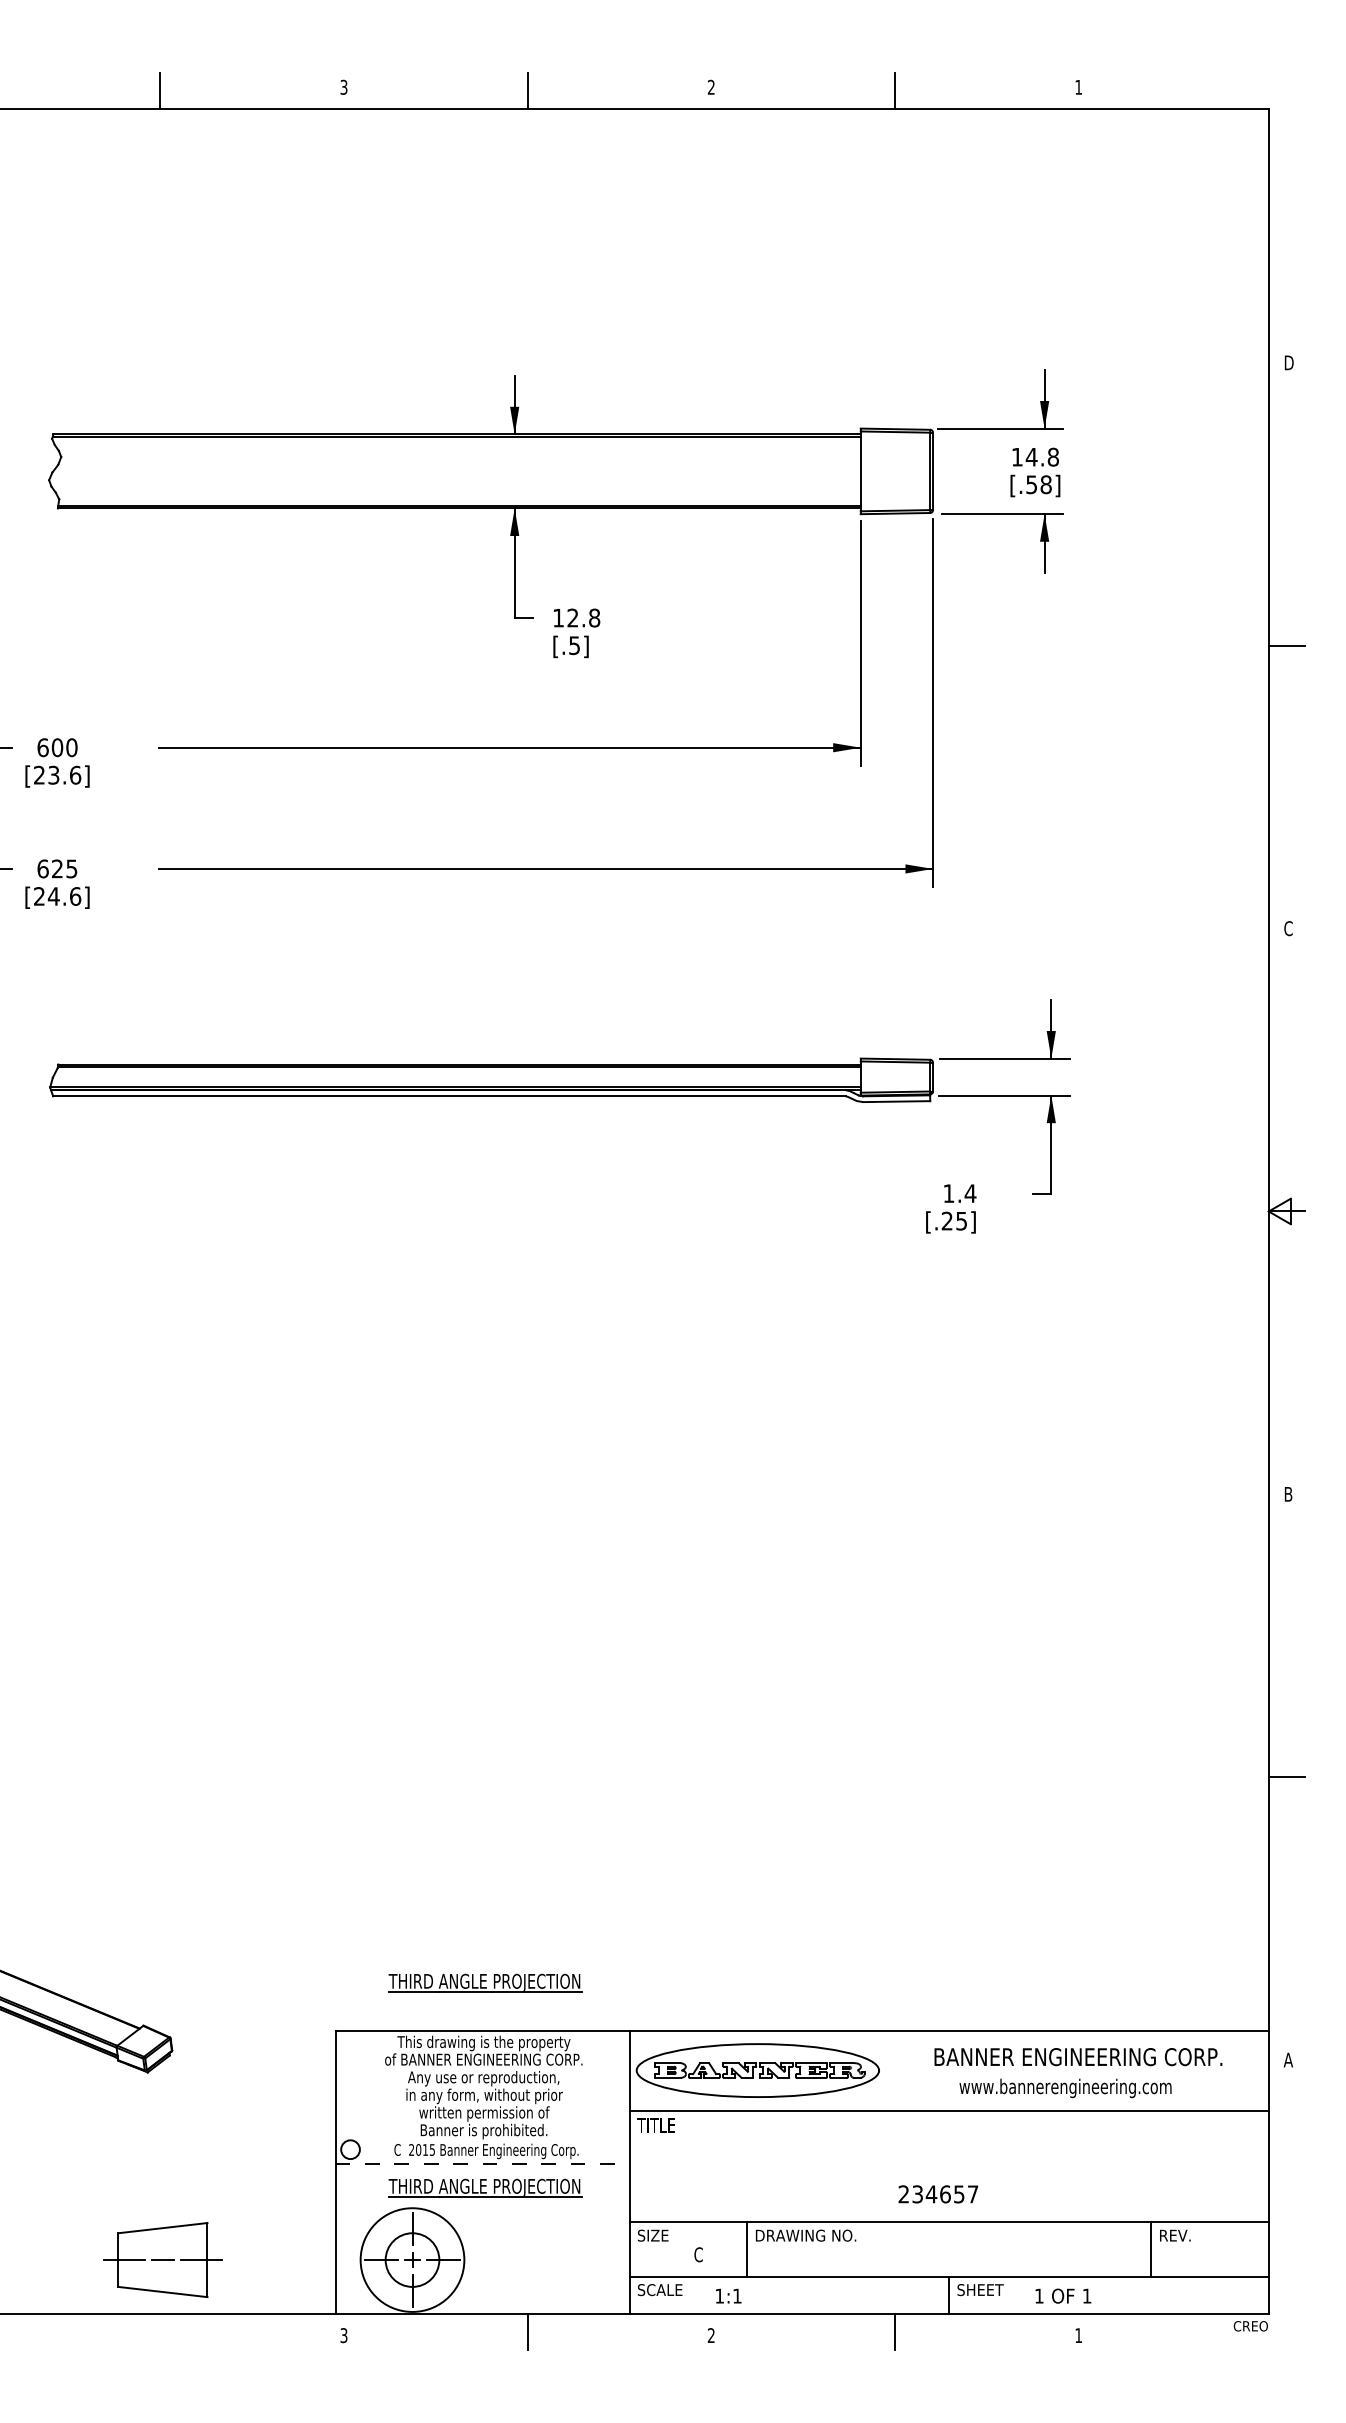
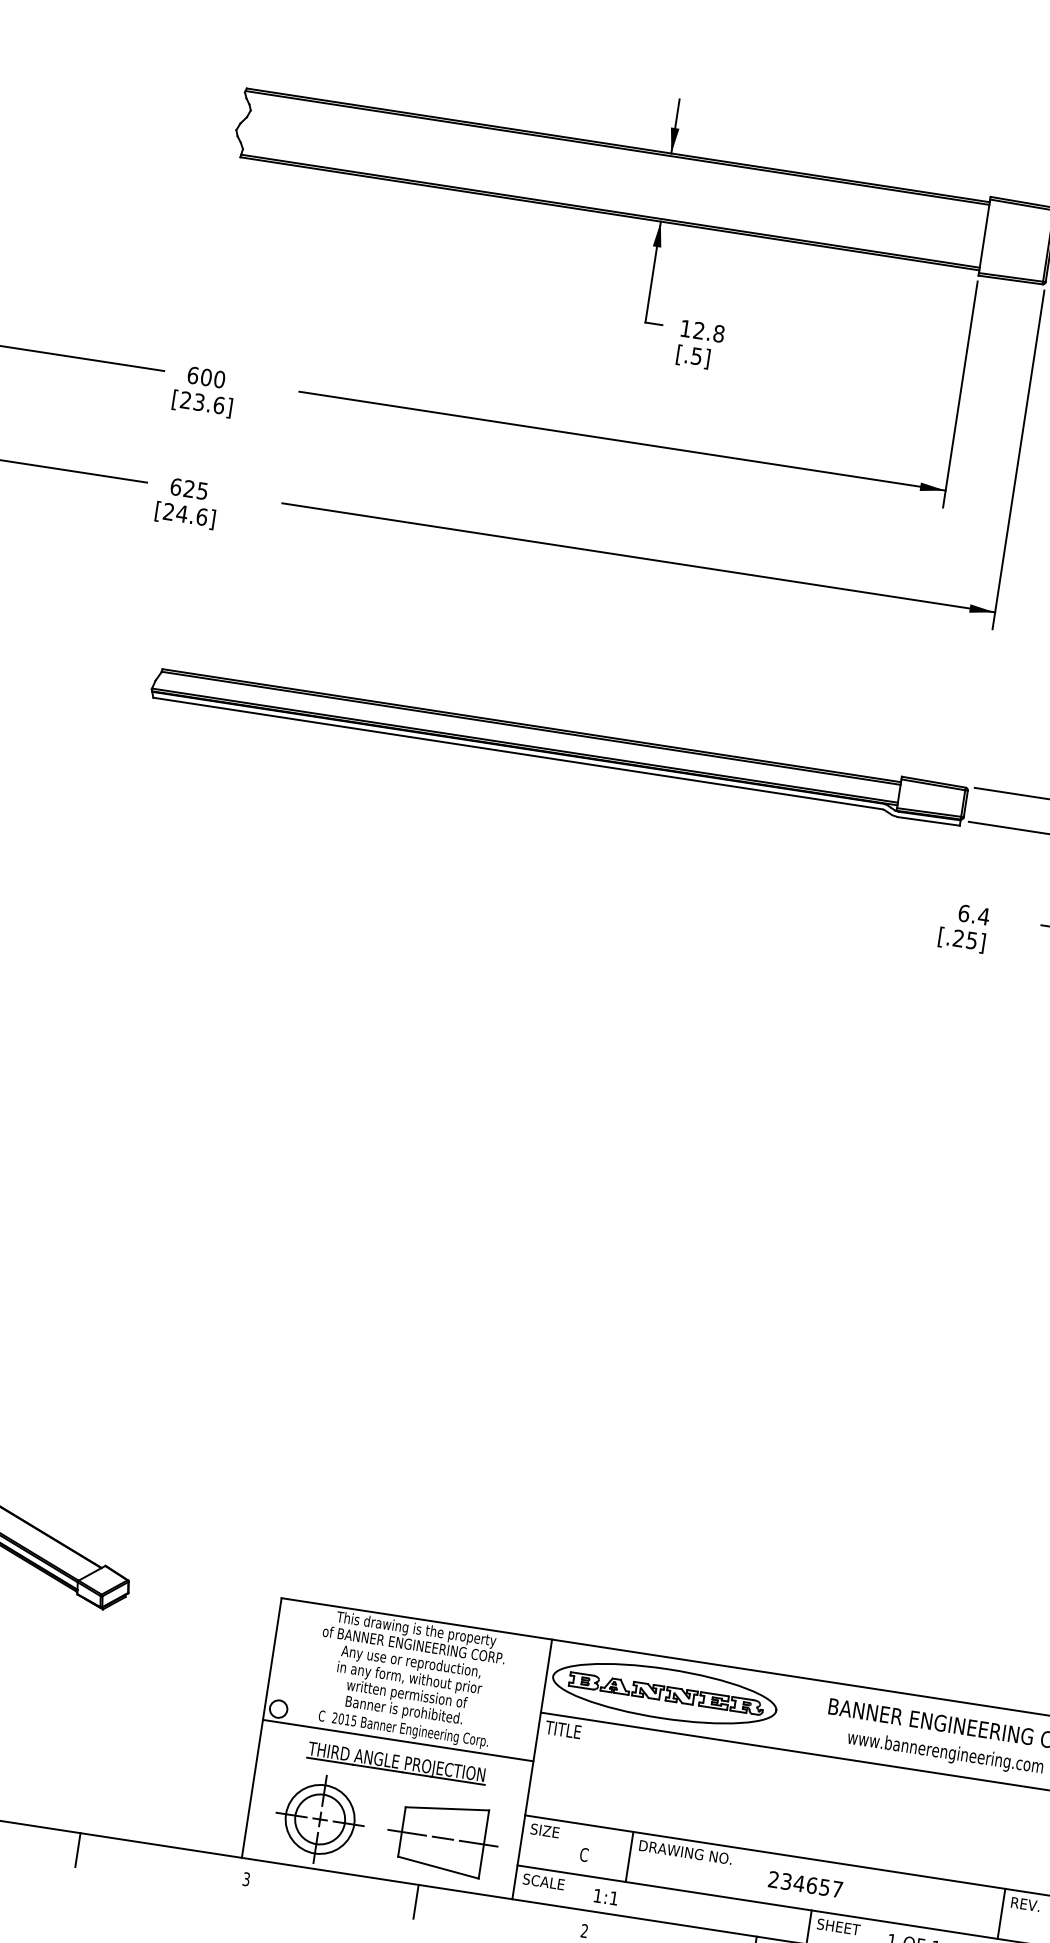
text: (948, 1193) -> (963, 913), 1.4 -> 6.4
part: (485, 1982) -> (426, 1574), removed
line: (482, 2163) -> (398, 1740), dashed -> solid
text: (938, 2194) -> (805, 1884), moved
part: (162, 2259) -> (442, 1837), moved
circle: (412, 2260) -> (320, 1819), size x0.71
line: (160, 2331) -> (78, 1849), added

